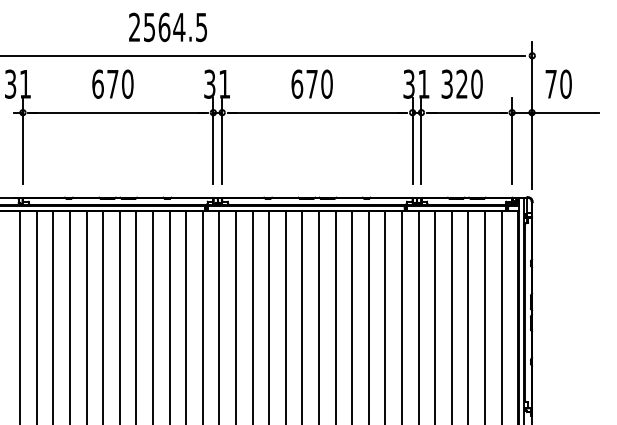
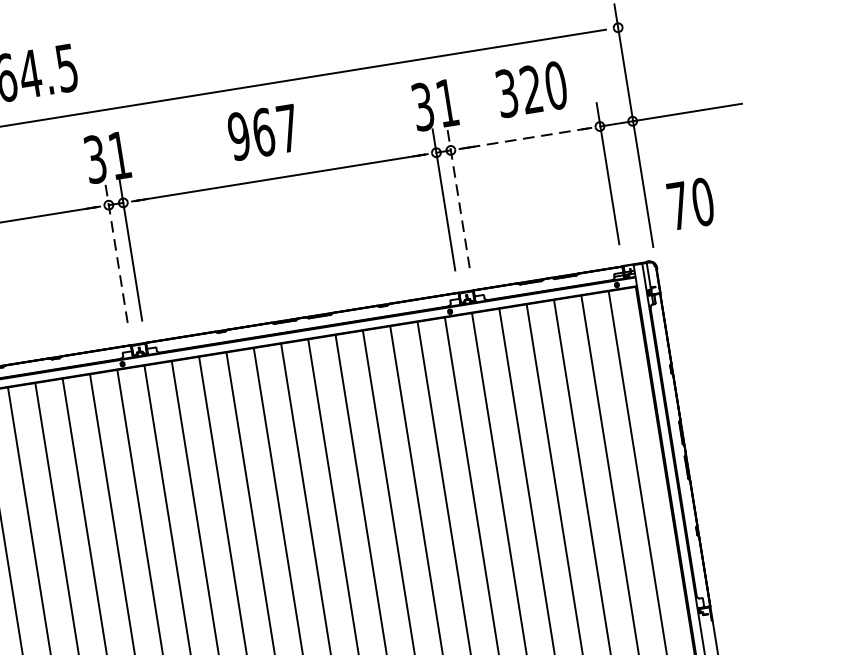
text: (311, 83) -> (262, 131), 670 -> 967
text: (461, 83) -> (530, 88), moved
text: (558, 83) -> (690, 202), moved
line: (466, 112) -> (524, 138), solid -> dashed
line: (213, 141) -> (116, 252), solid -> dashed
line: (421, 141) -> (458, 197), solid -> dashed

